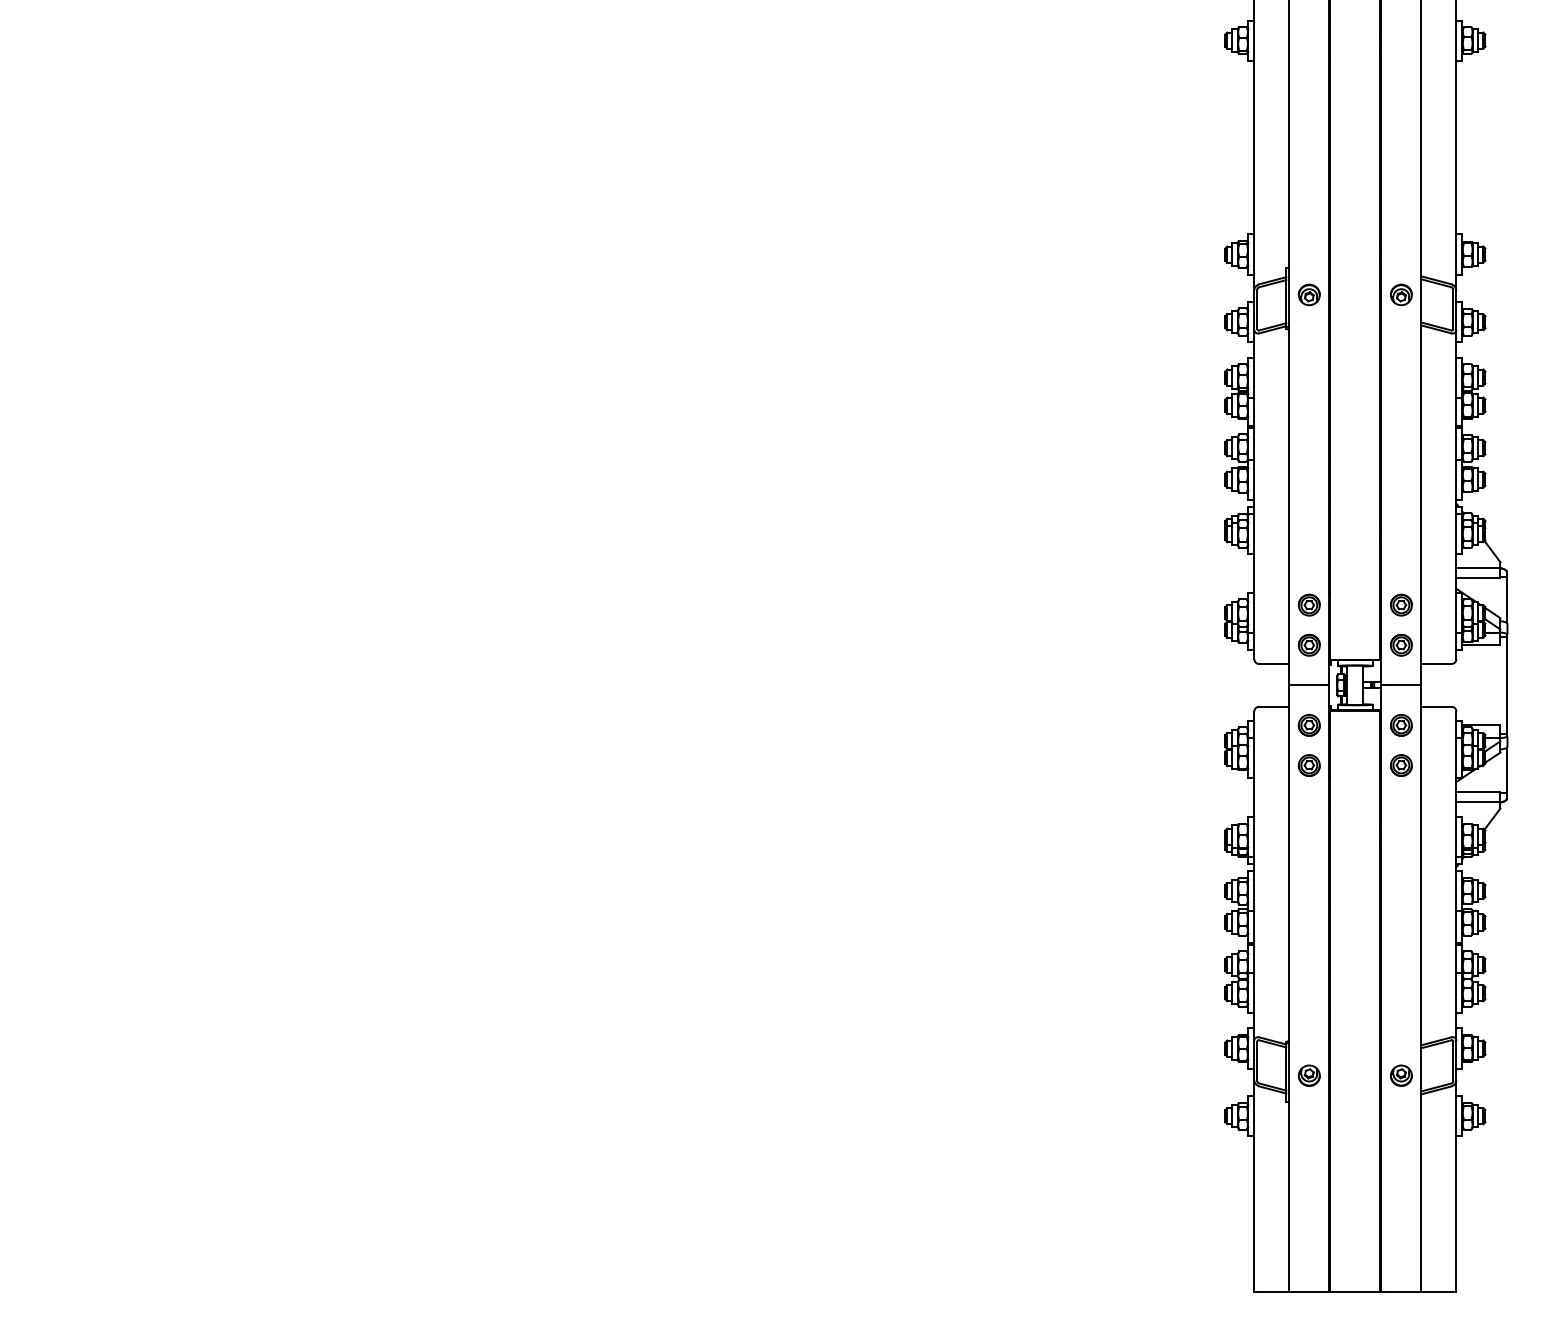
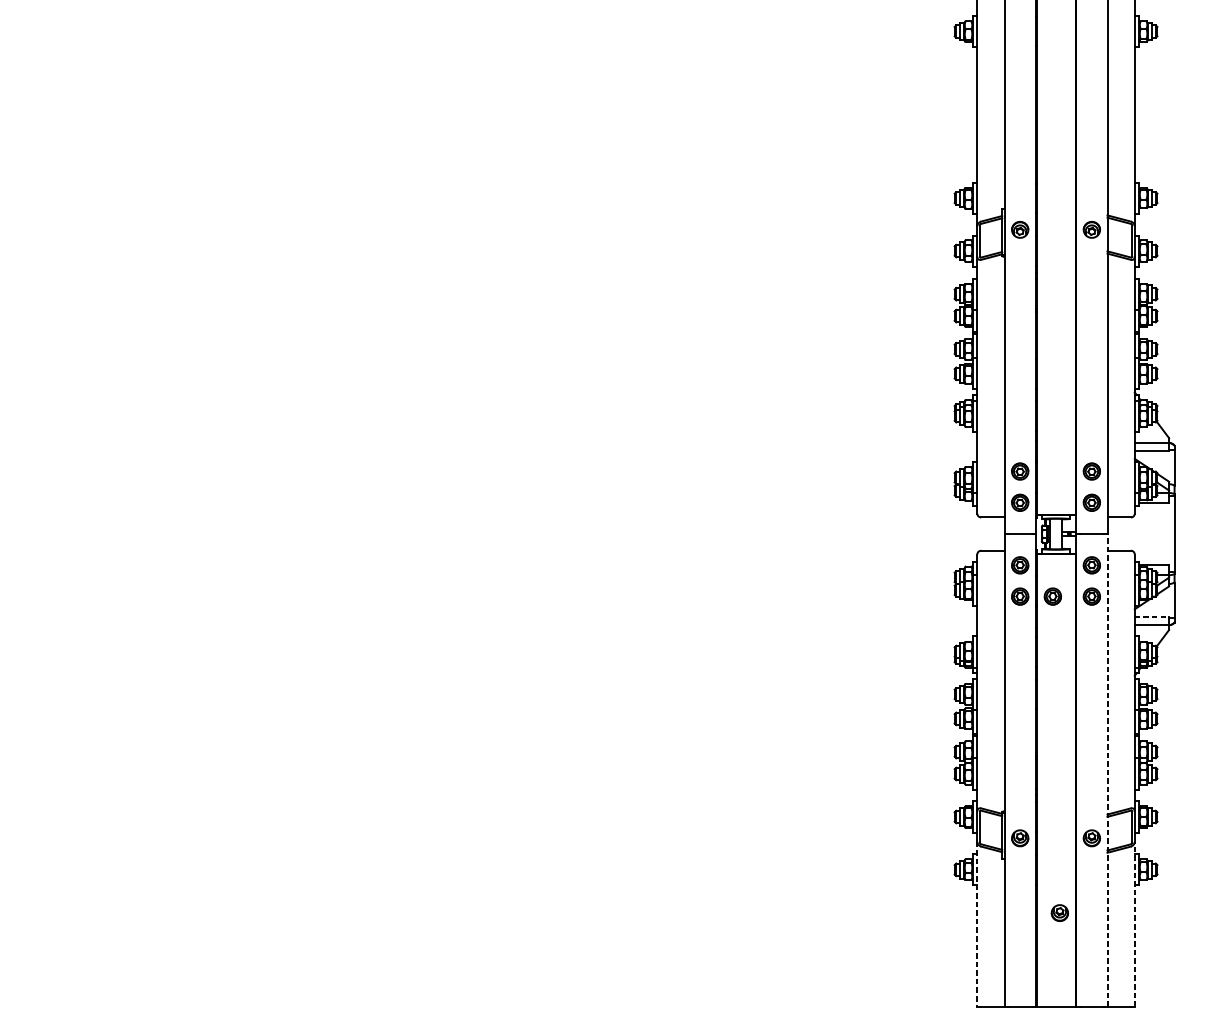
part: (1350, 765) -> (1052, 596), added
line: (1478, 792) -> (1151, 617), solid -> dashed
line: (1421, 988) -> (1107, 770), solid -> dashed
part: (1359, 1171) -> (1059, 912), added
line: (1254, 1186) -> (977, 924), solid -> dashed
line: (1456, 1186) -> (1134, 924), solid -> dashed

